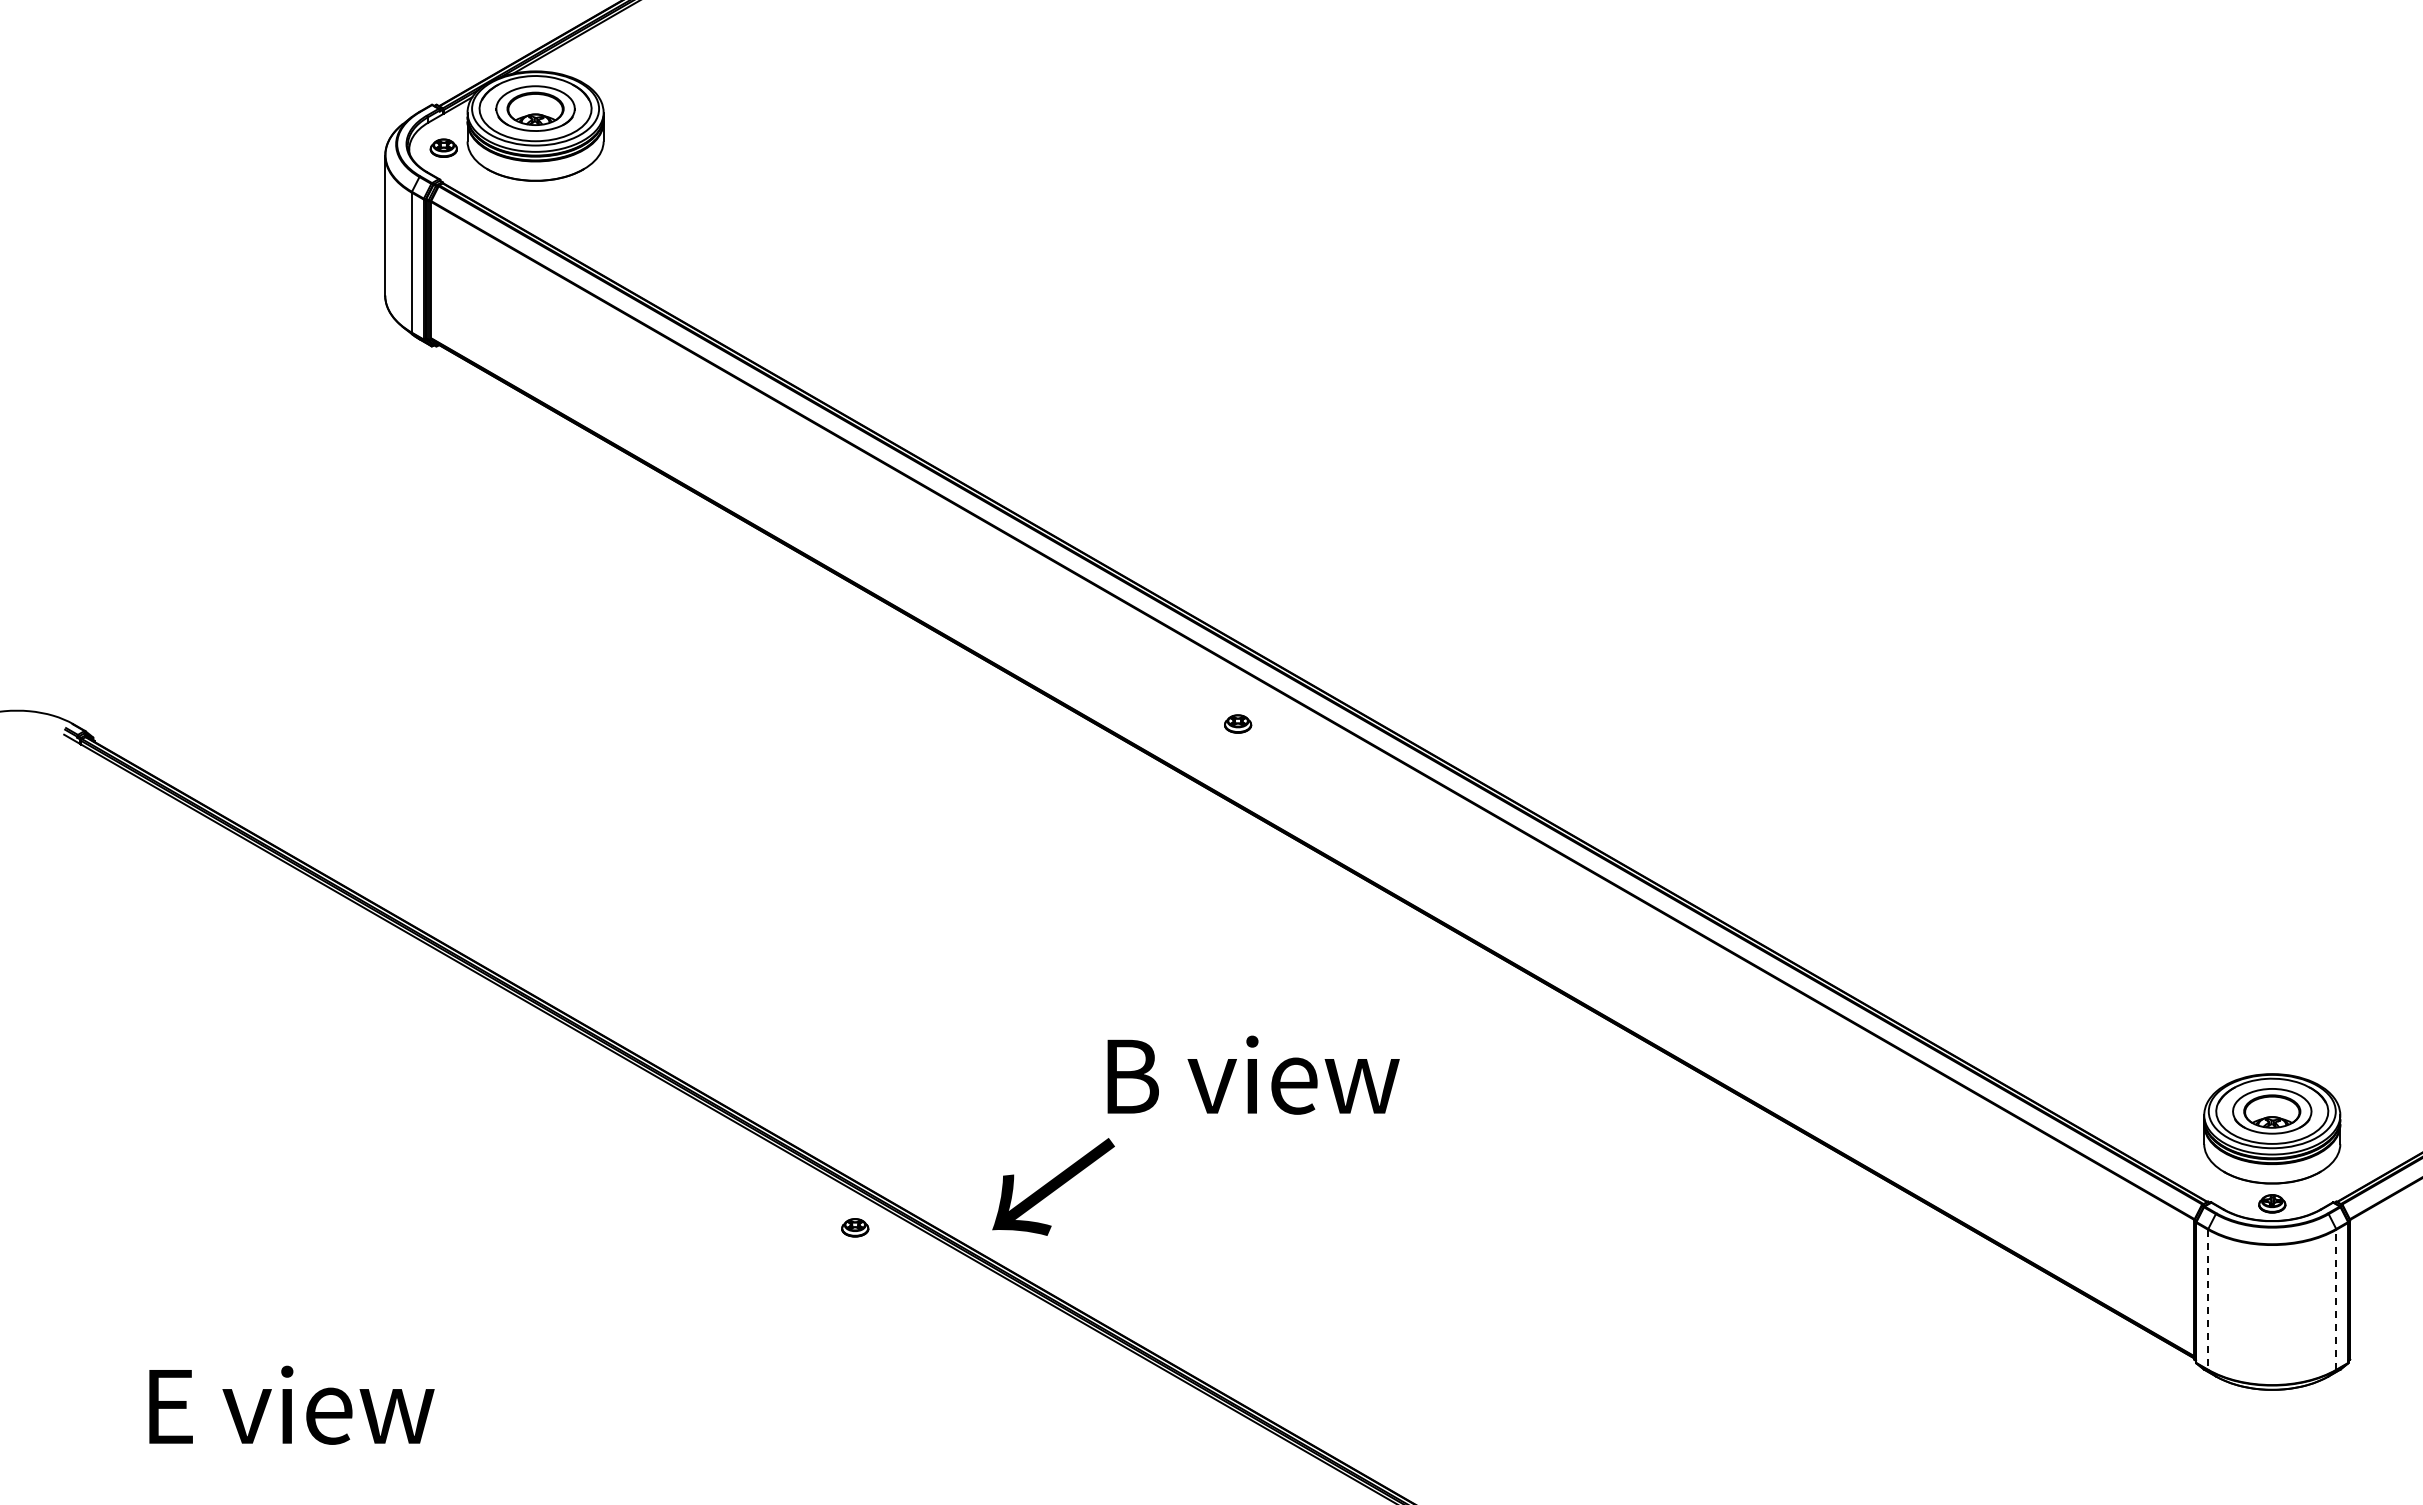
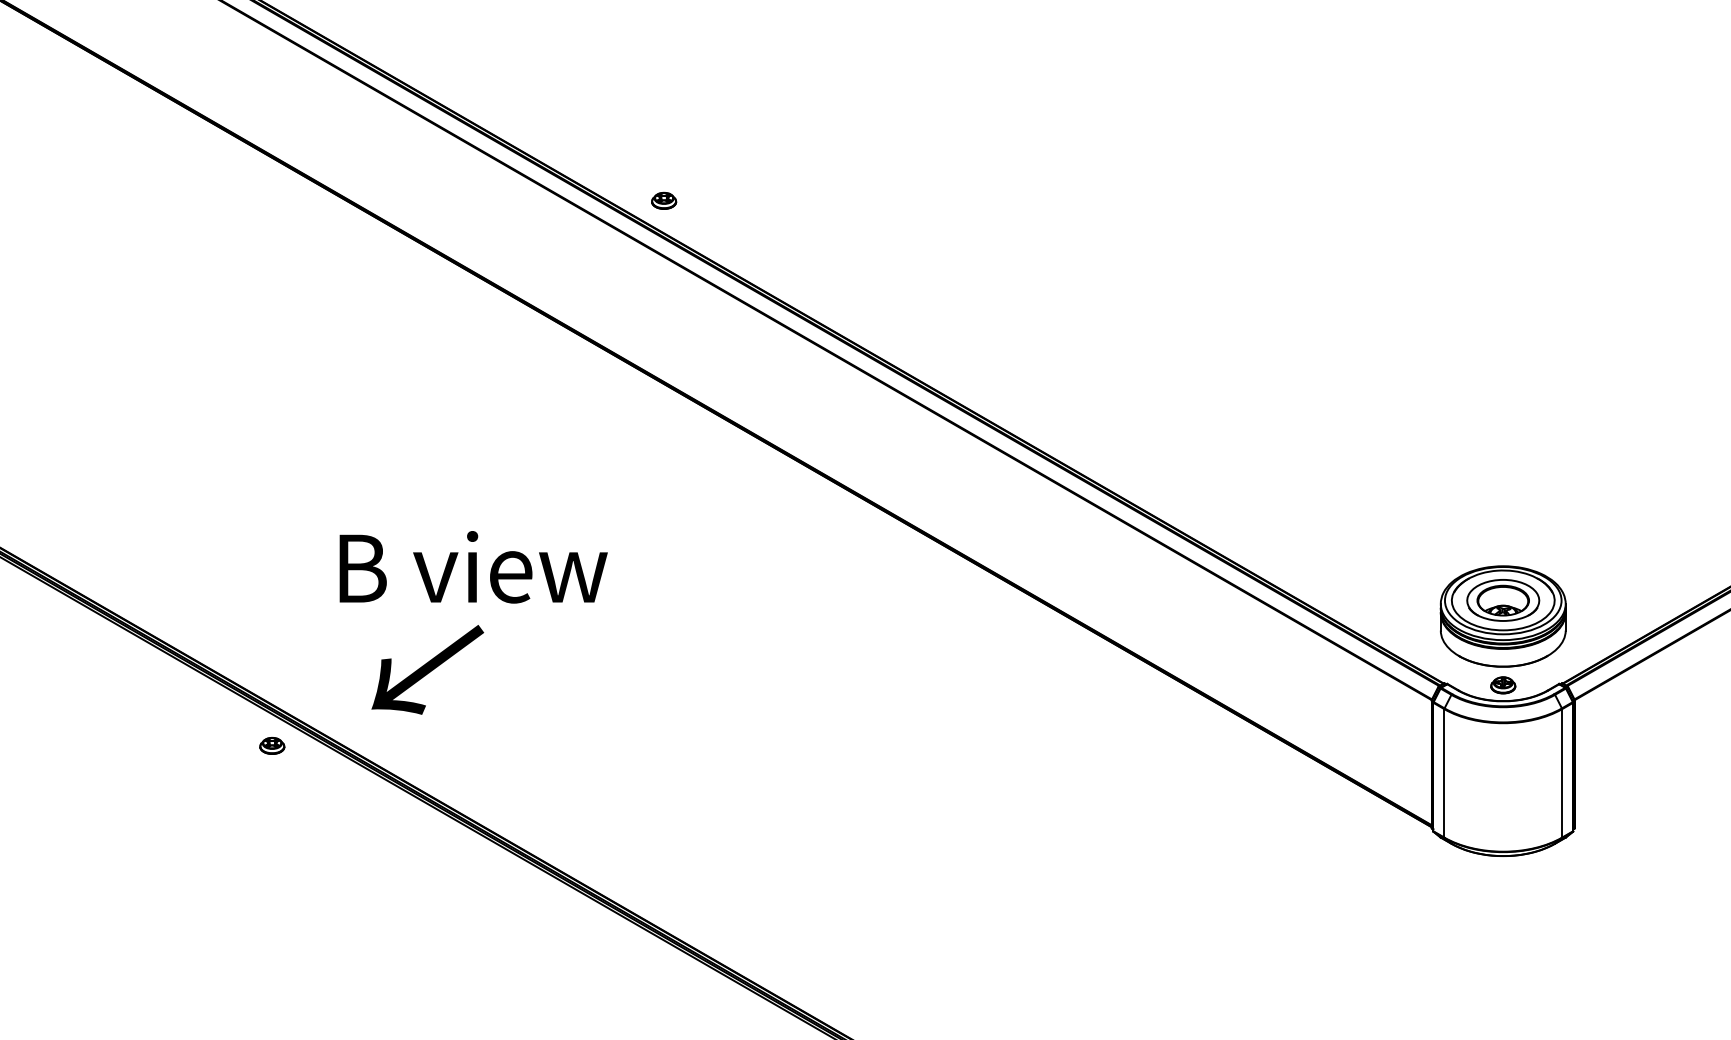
part: (1238, 723) -> (664, 200), moved
text: (1253, 1074) -> (473, 566), moved
text: (1053, 1186) -> (427, 669), moved
part: (855, 1227) -> (272, 745), moved
line: (2208, 1299) -> (1444, 773), dashed -> solid
line: (2336, 1299) -> (1562, 773), dashed -> solid

